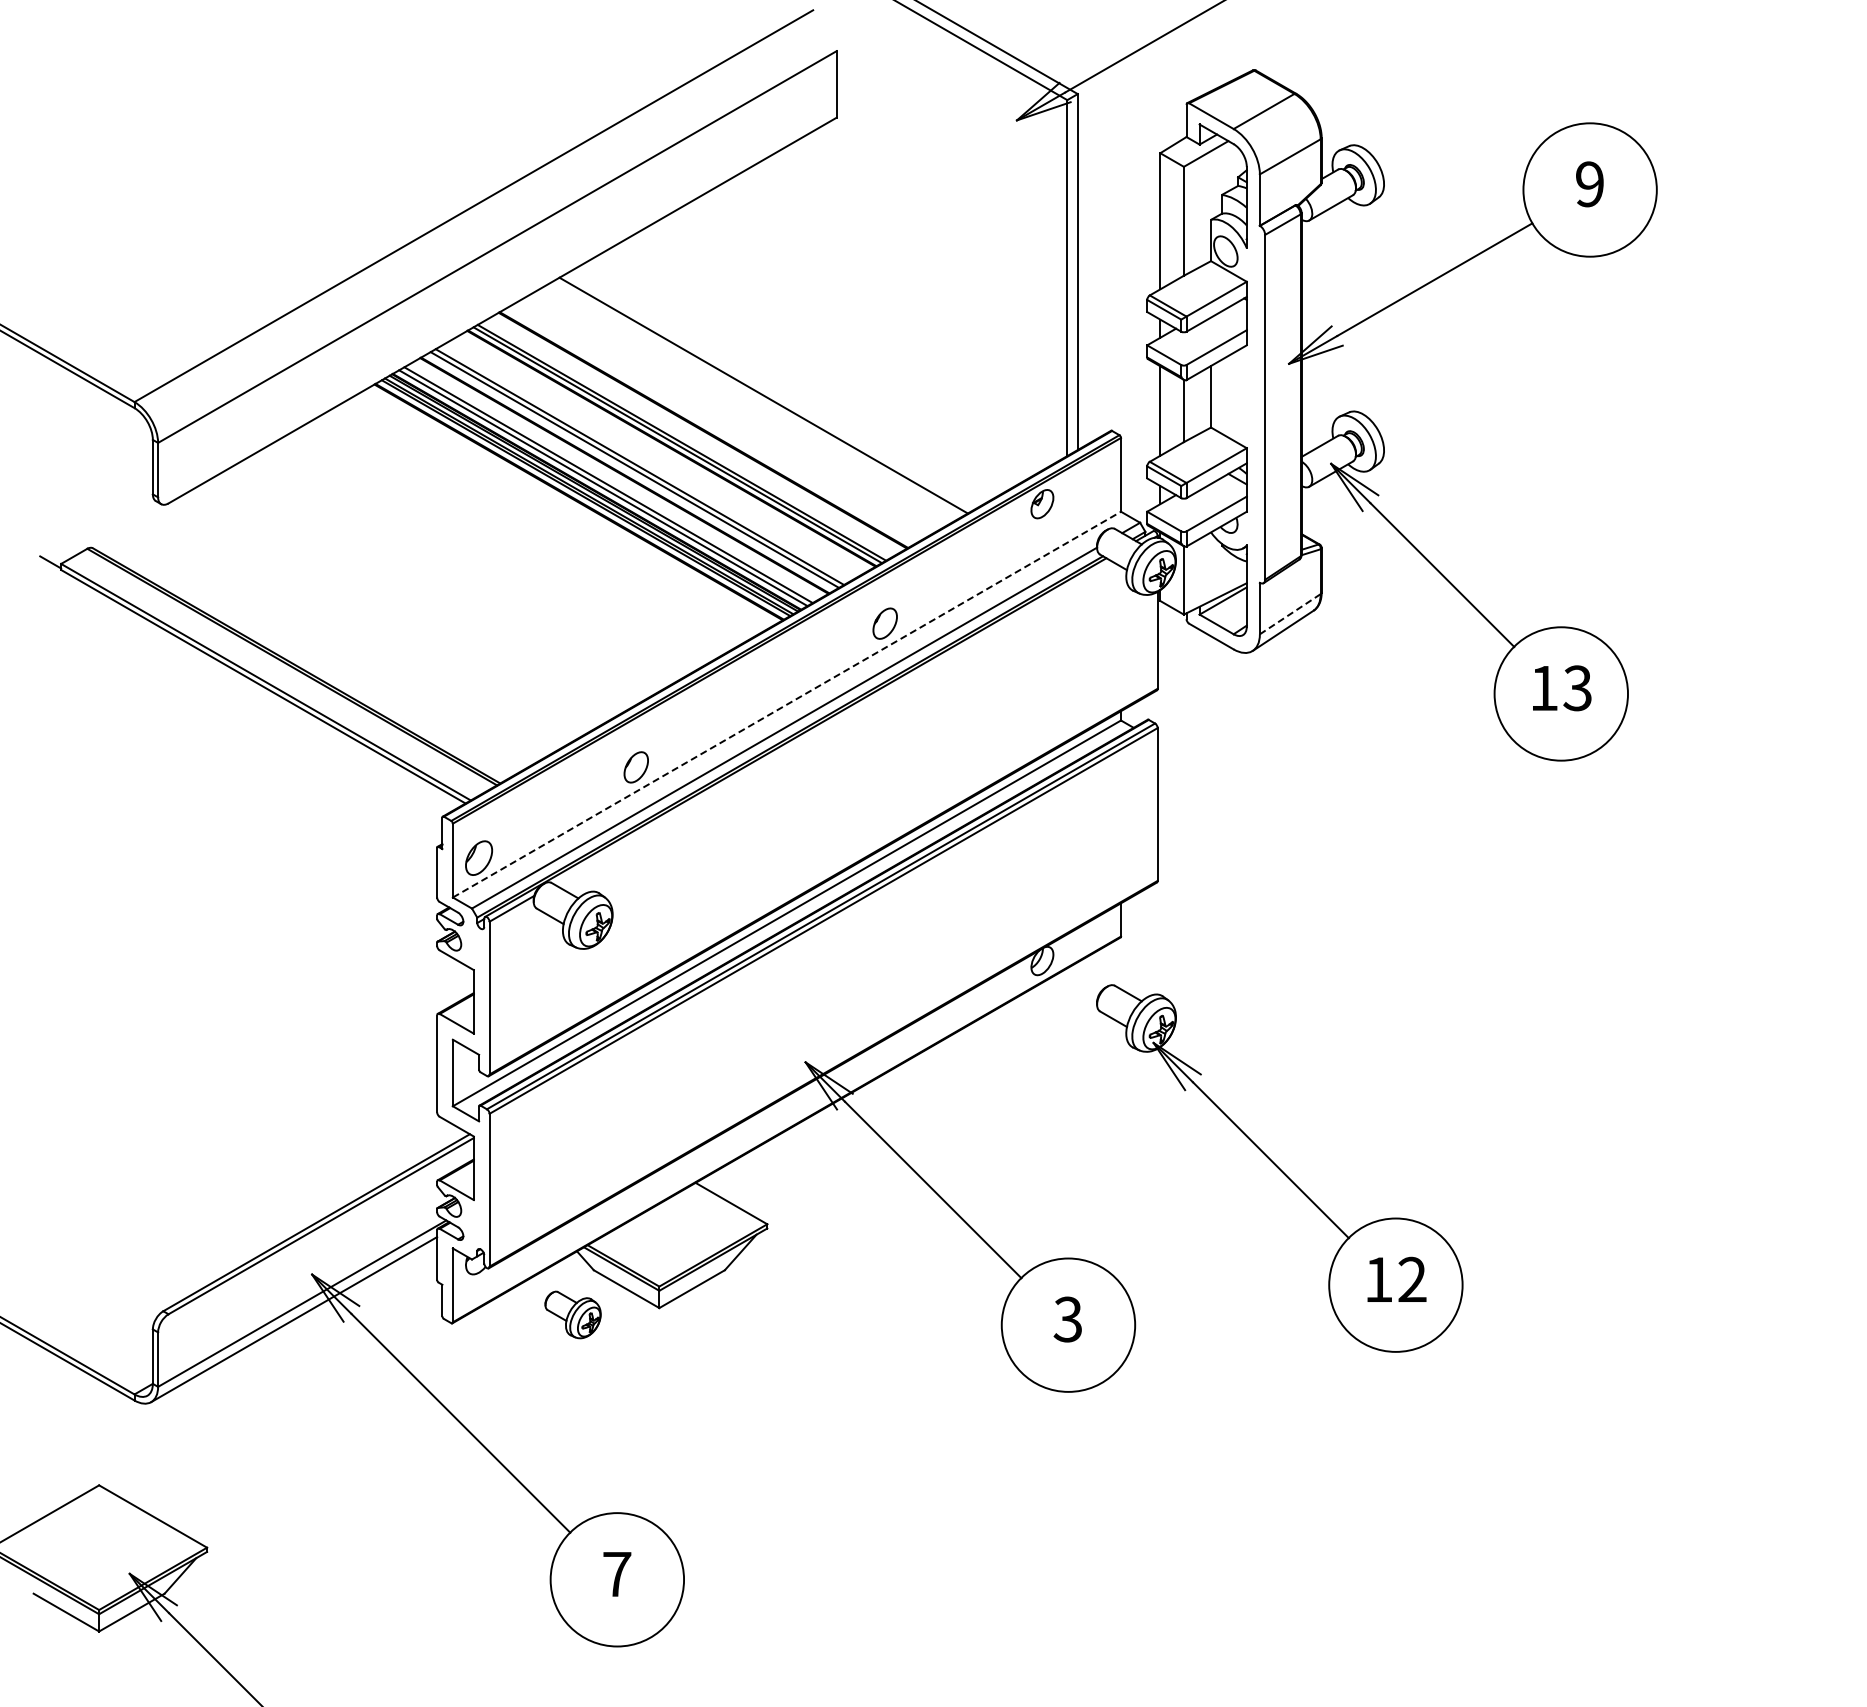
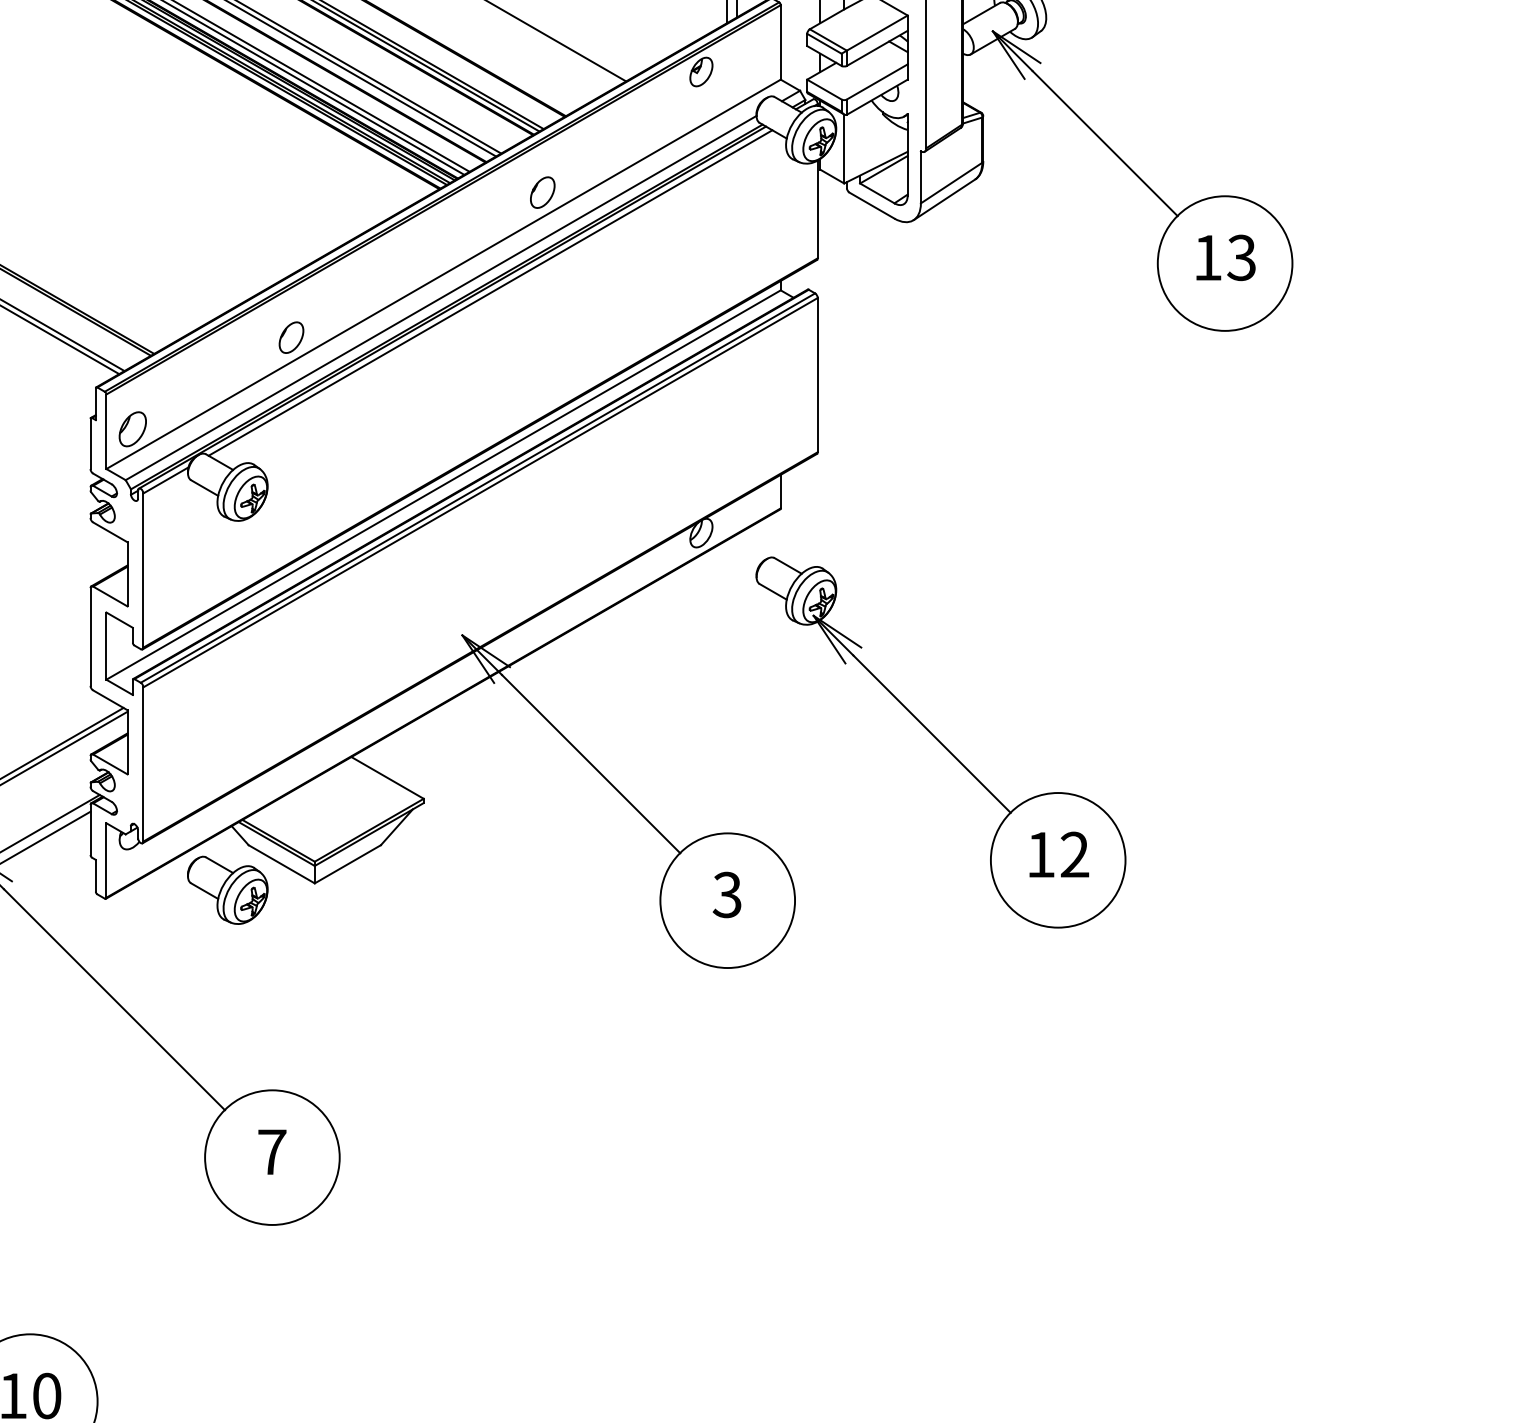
line: (1289, 614) -> (950, 183), dashed -> solid
line: (786, 704) -> (443, 274), dashed -> solid
line: (833, 722) -> (490, 292), added
part: (572, 1314) -> (227, 889), size x1.43

